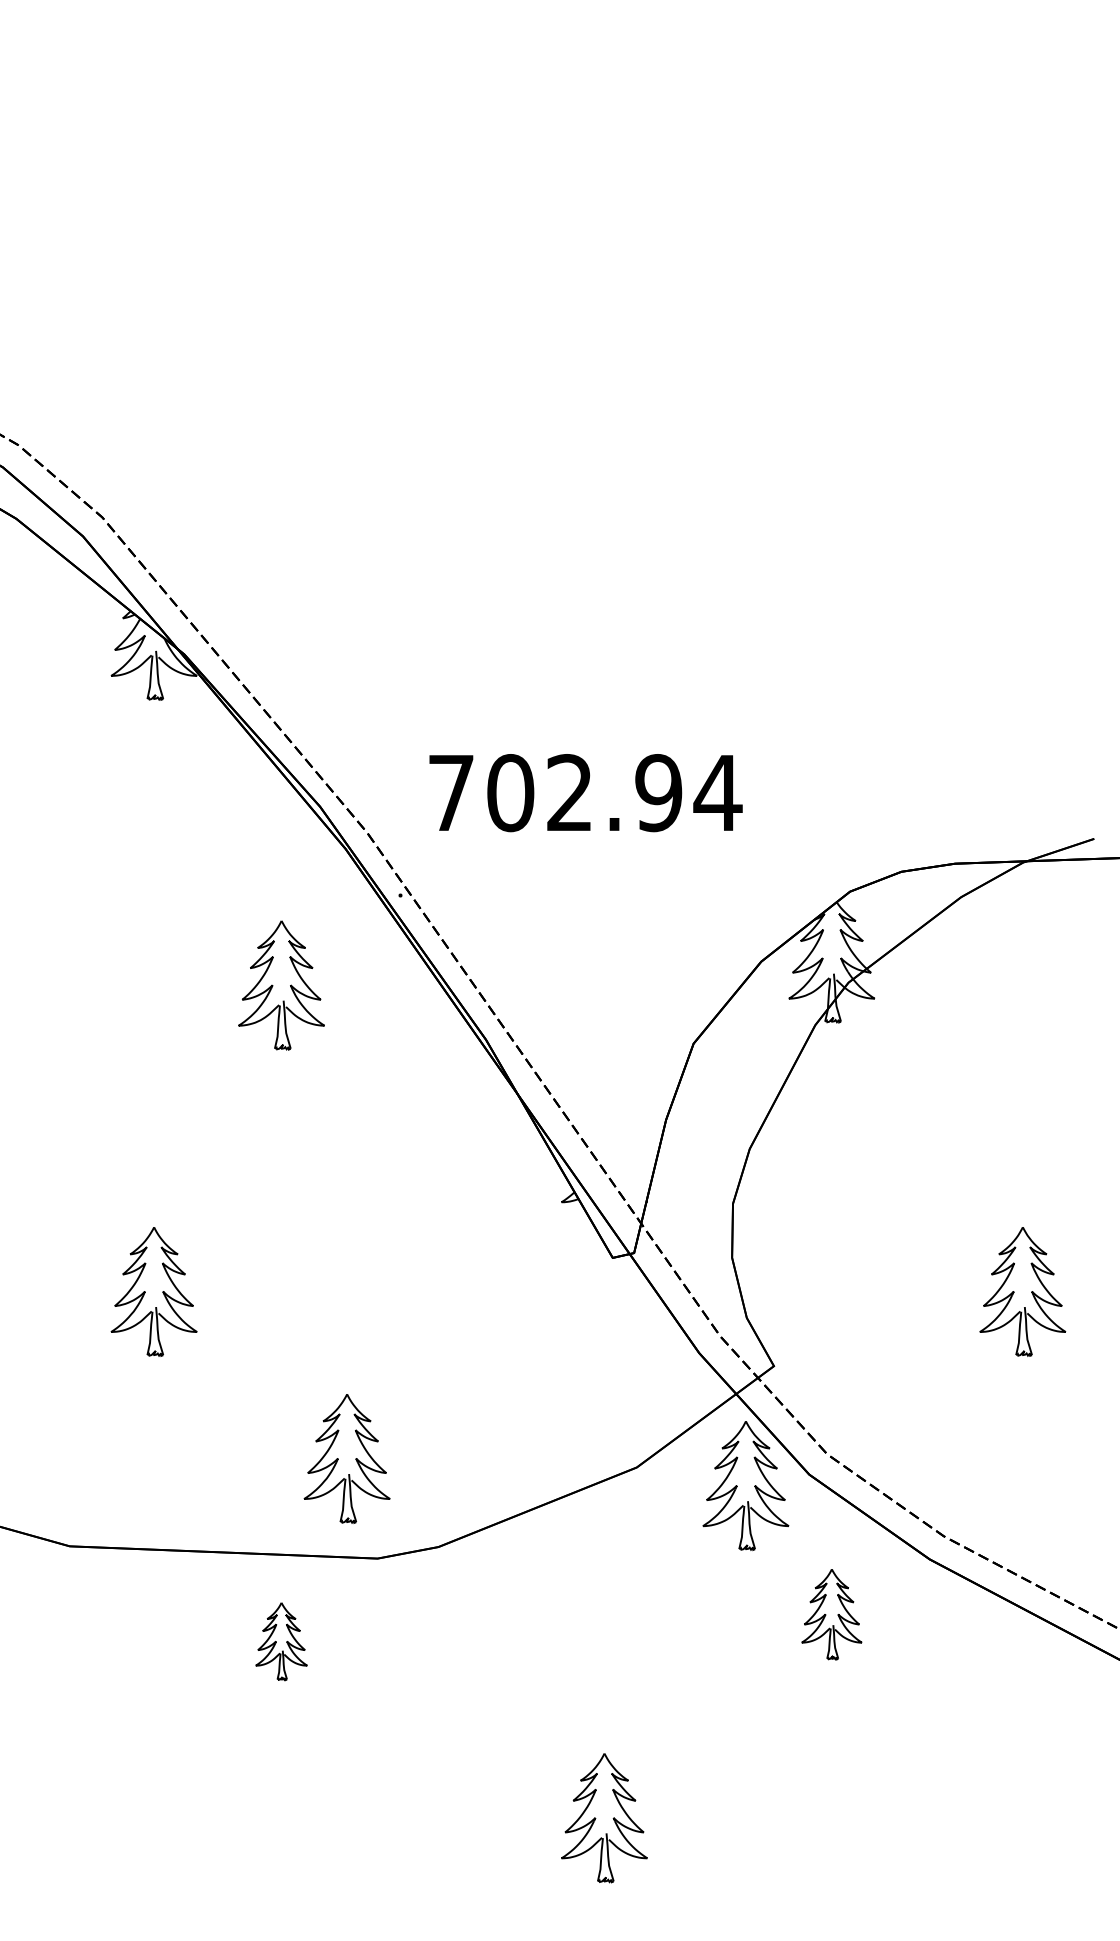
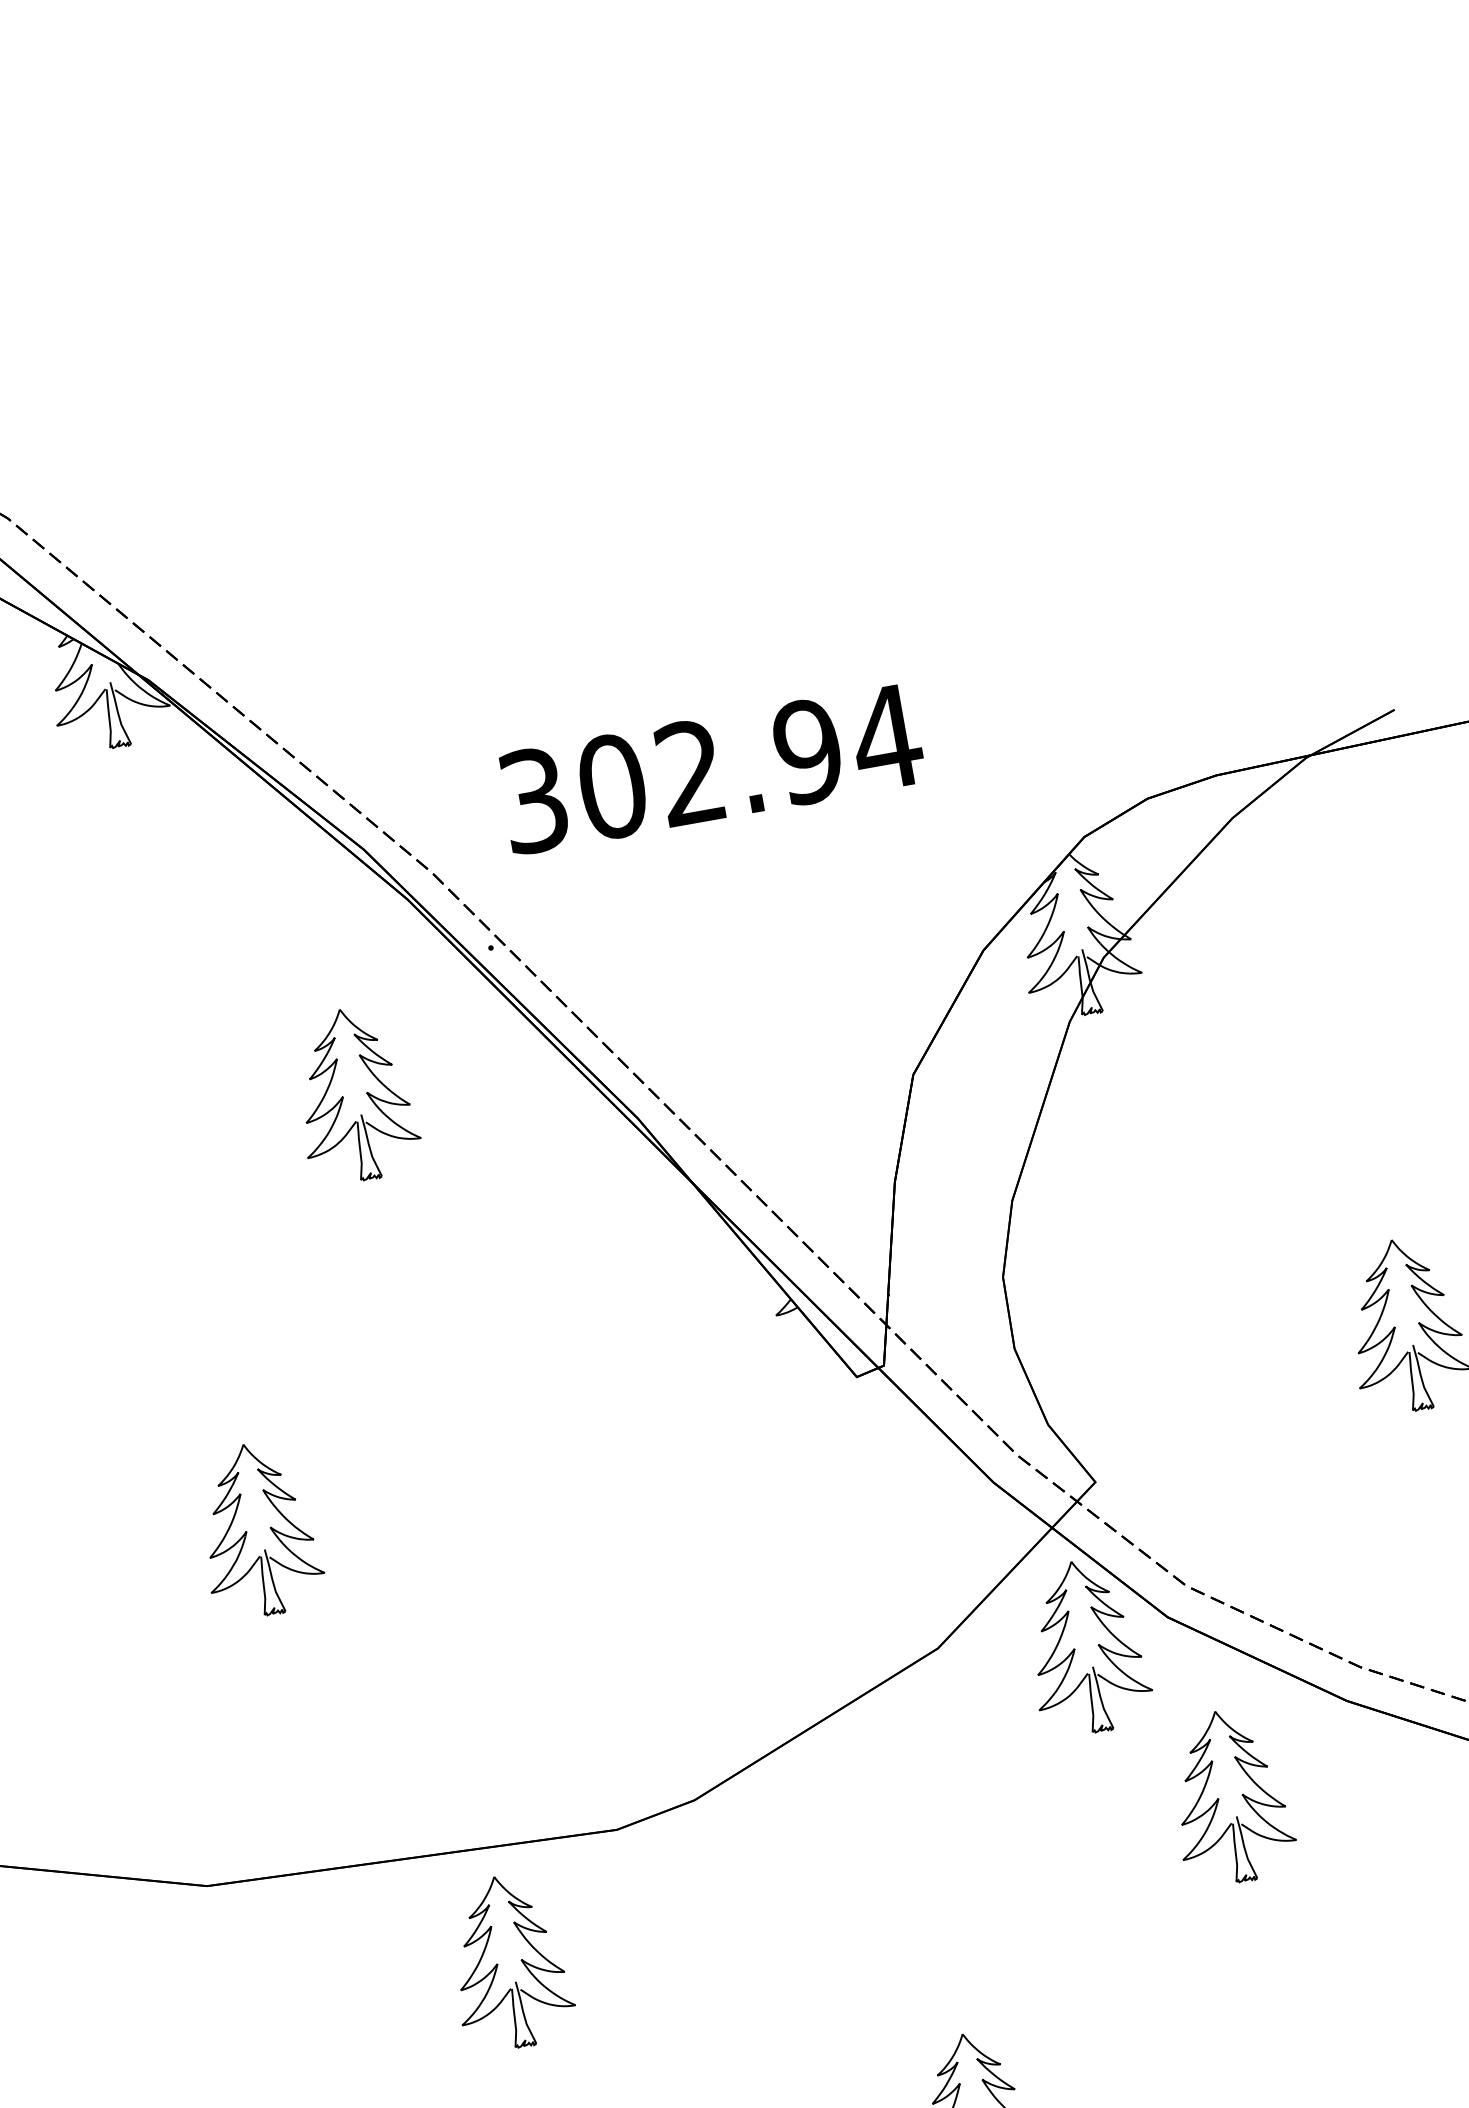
text: (451, 793) -> (534, 801), 702.94 -> 302.94
part: (346, 1458) -> (552, 1704), removed
part: (831, 1614) -> (1229, 1796), size x1.43
part: (281, 1641) -> (509, 1962), size x1.67

